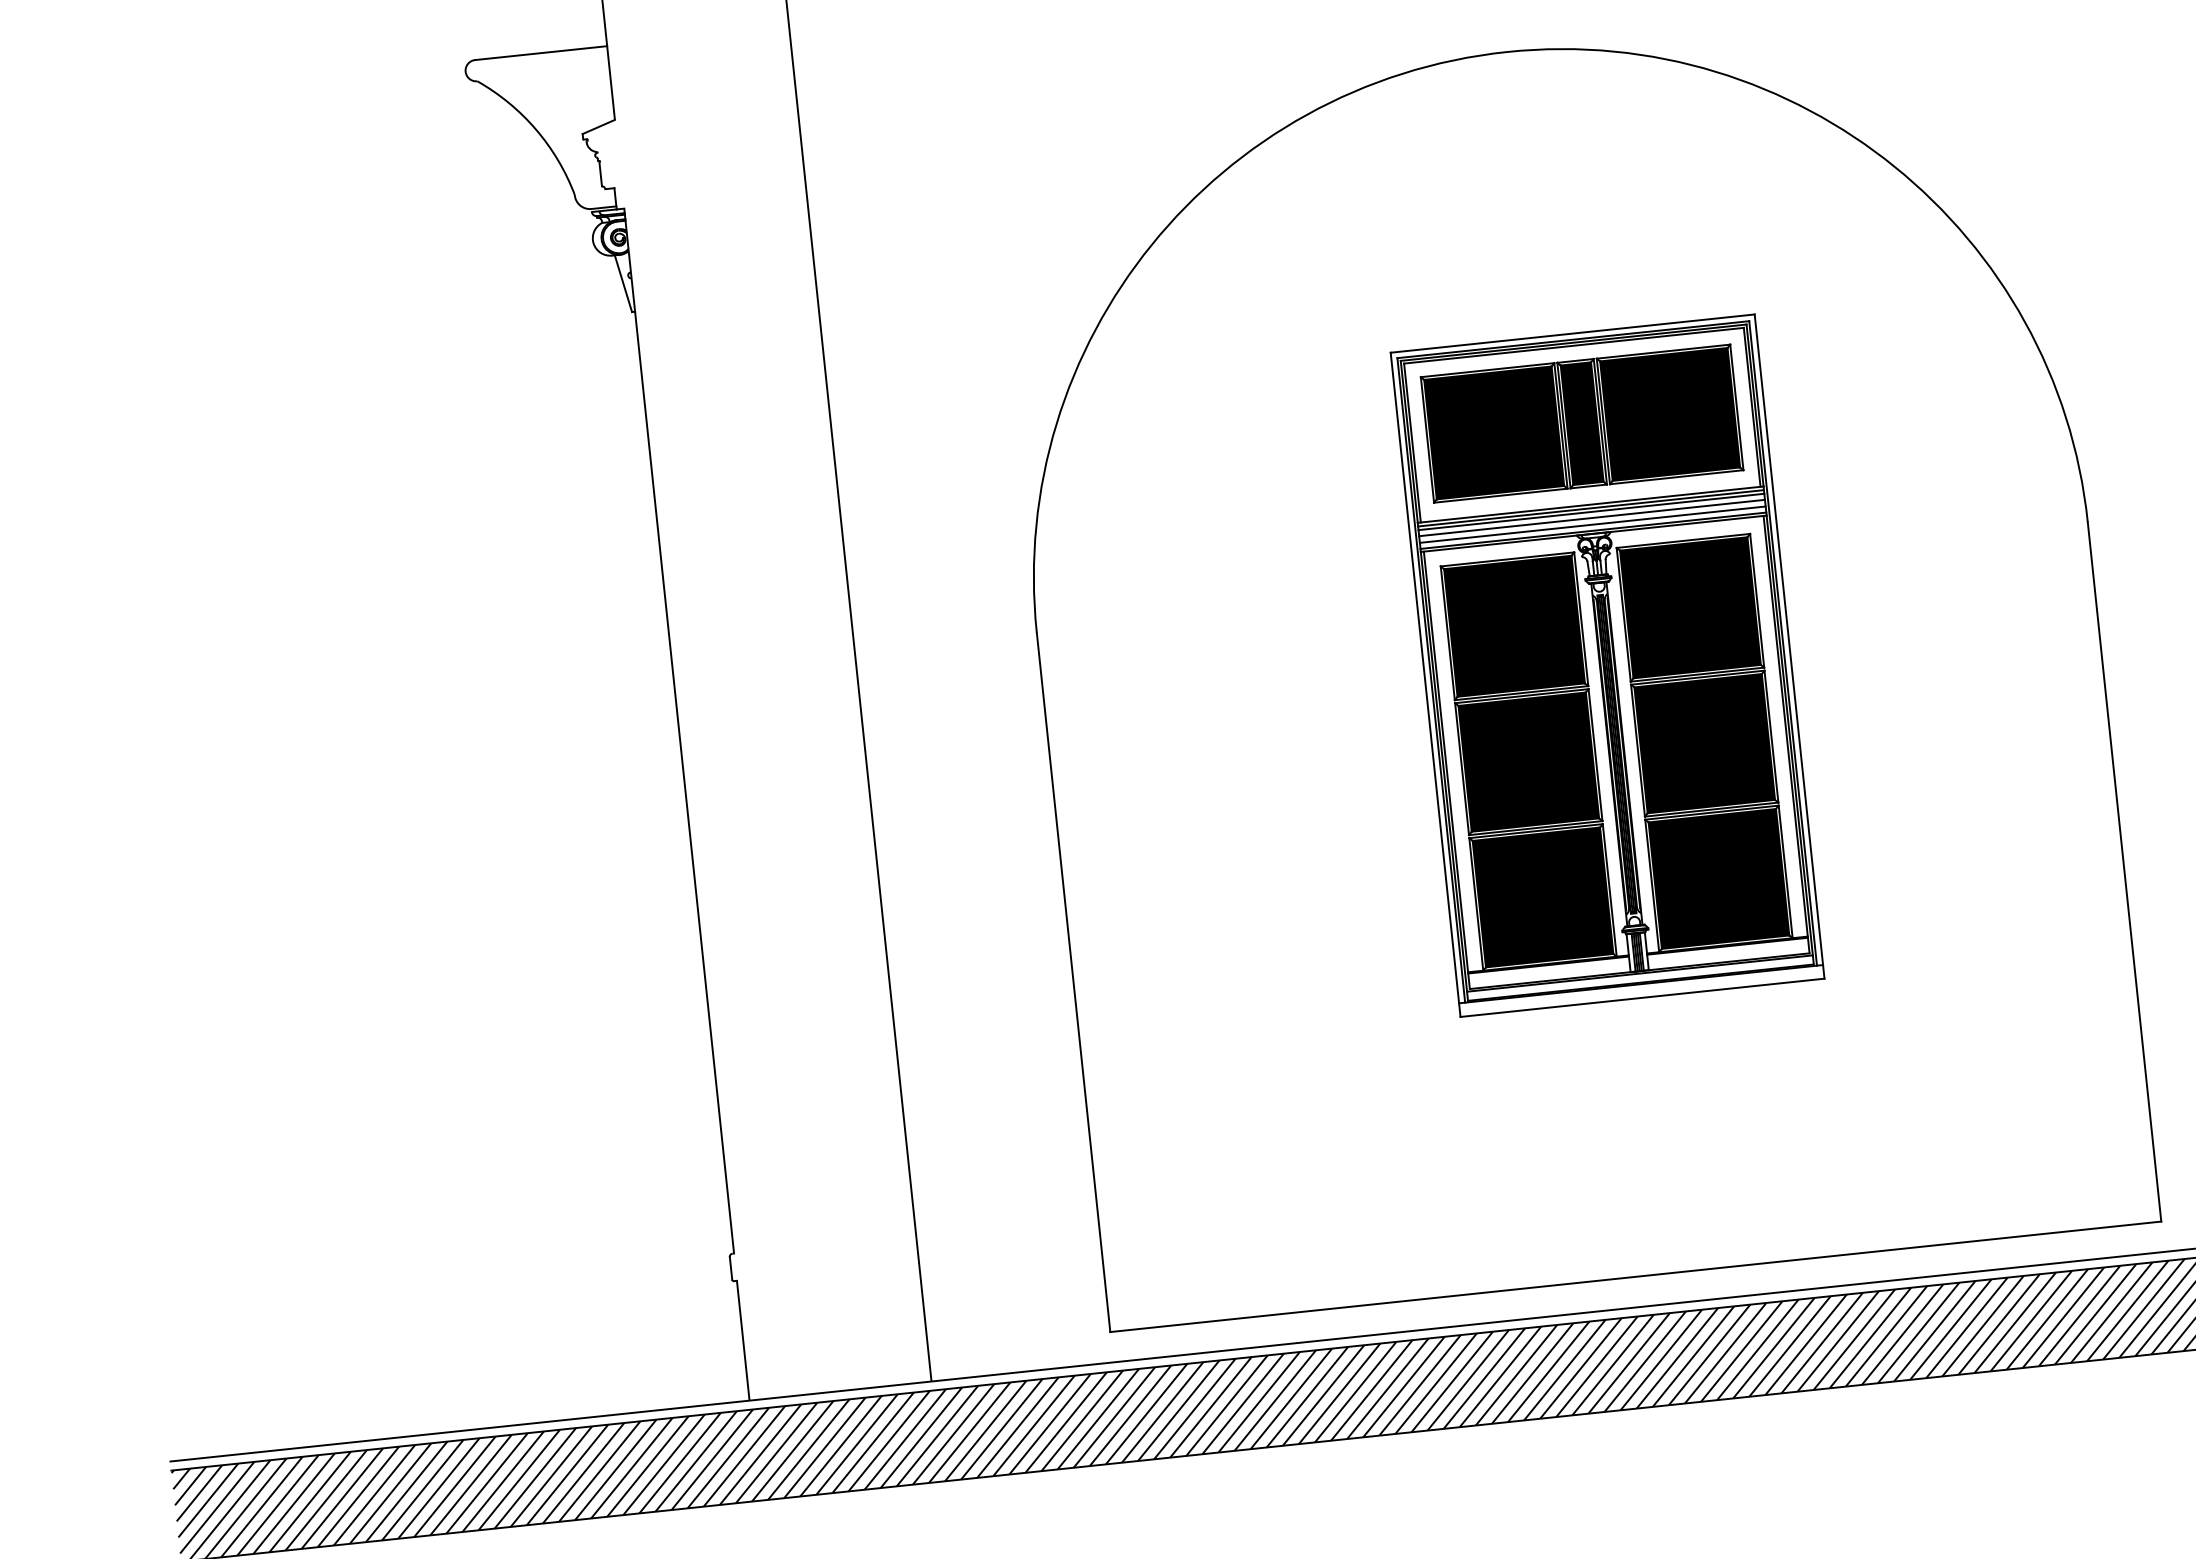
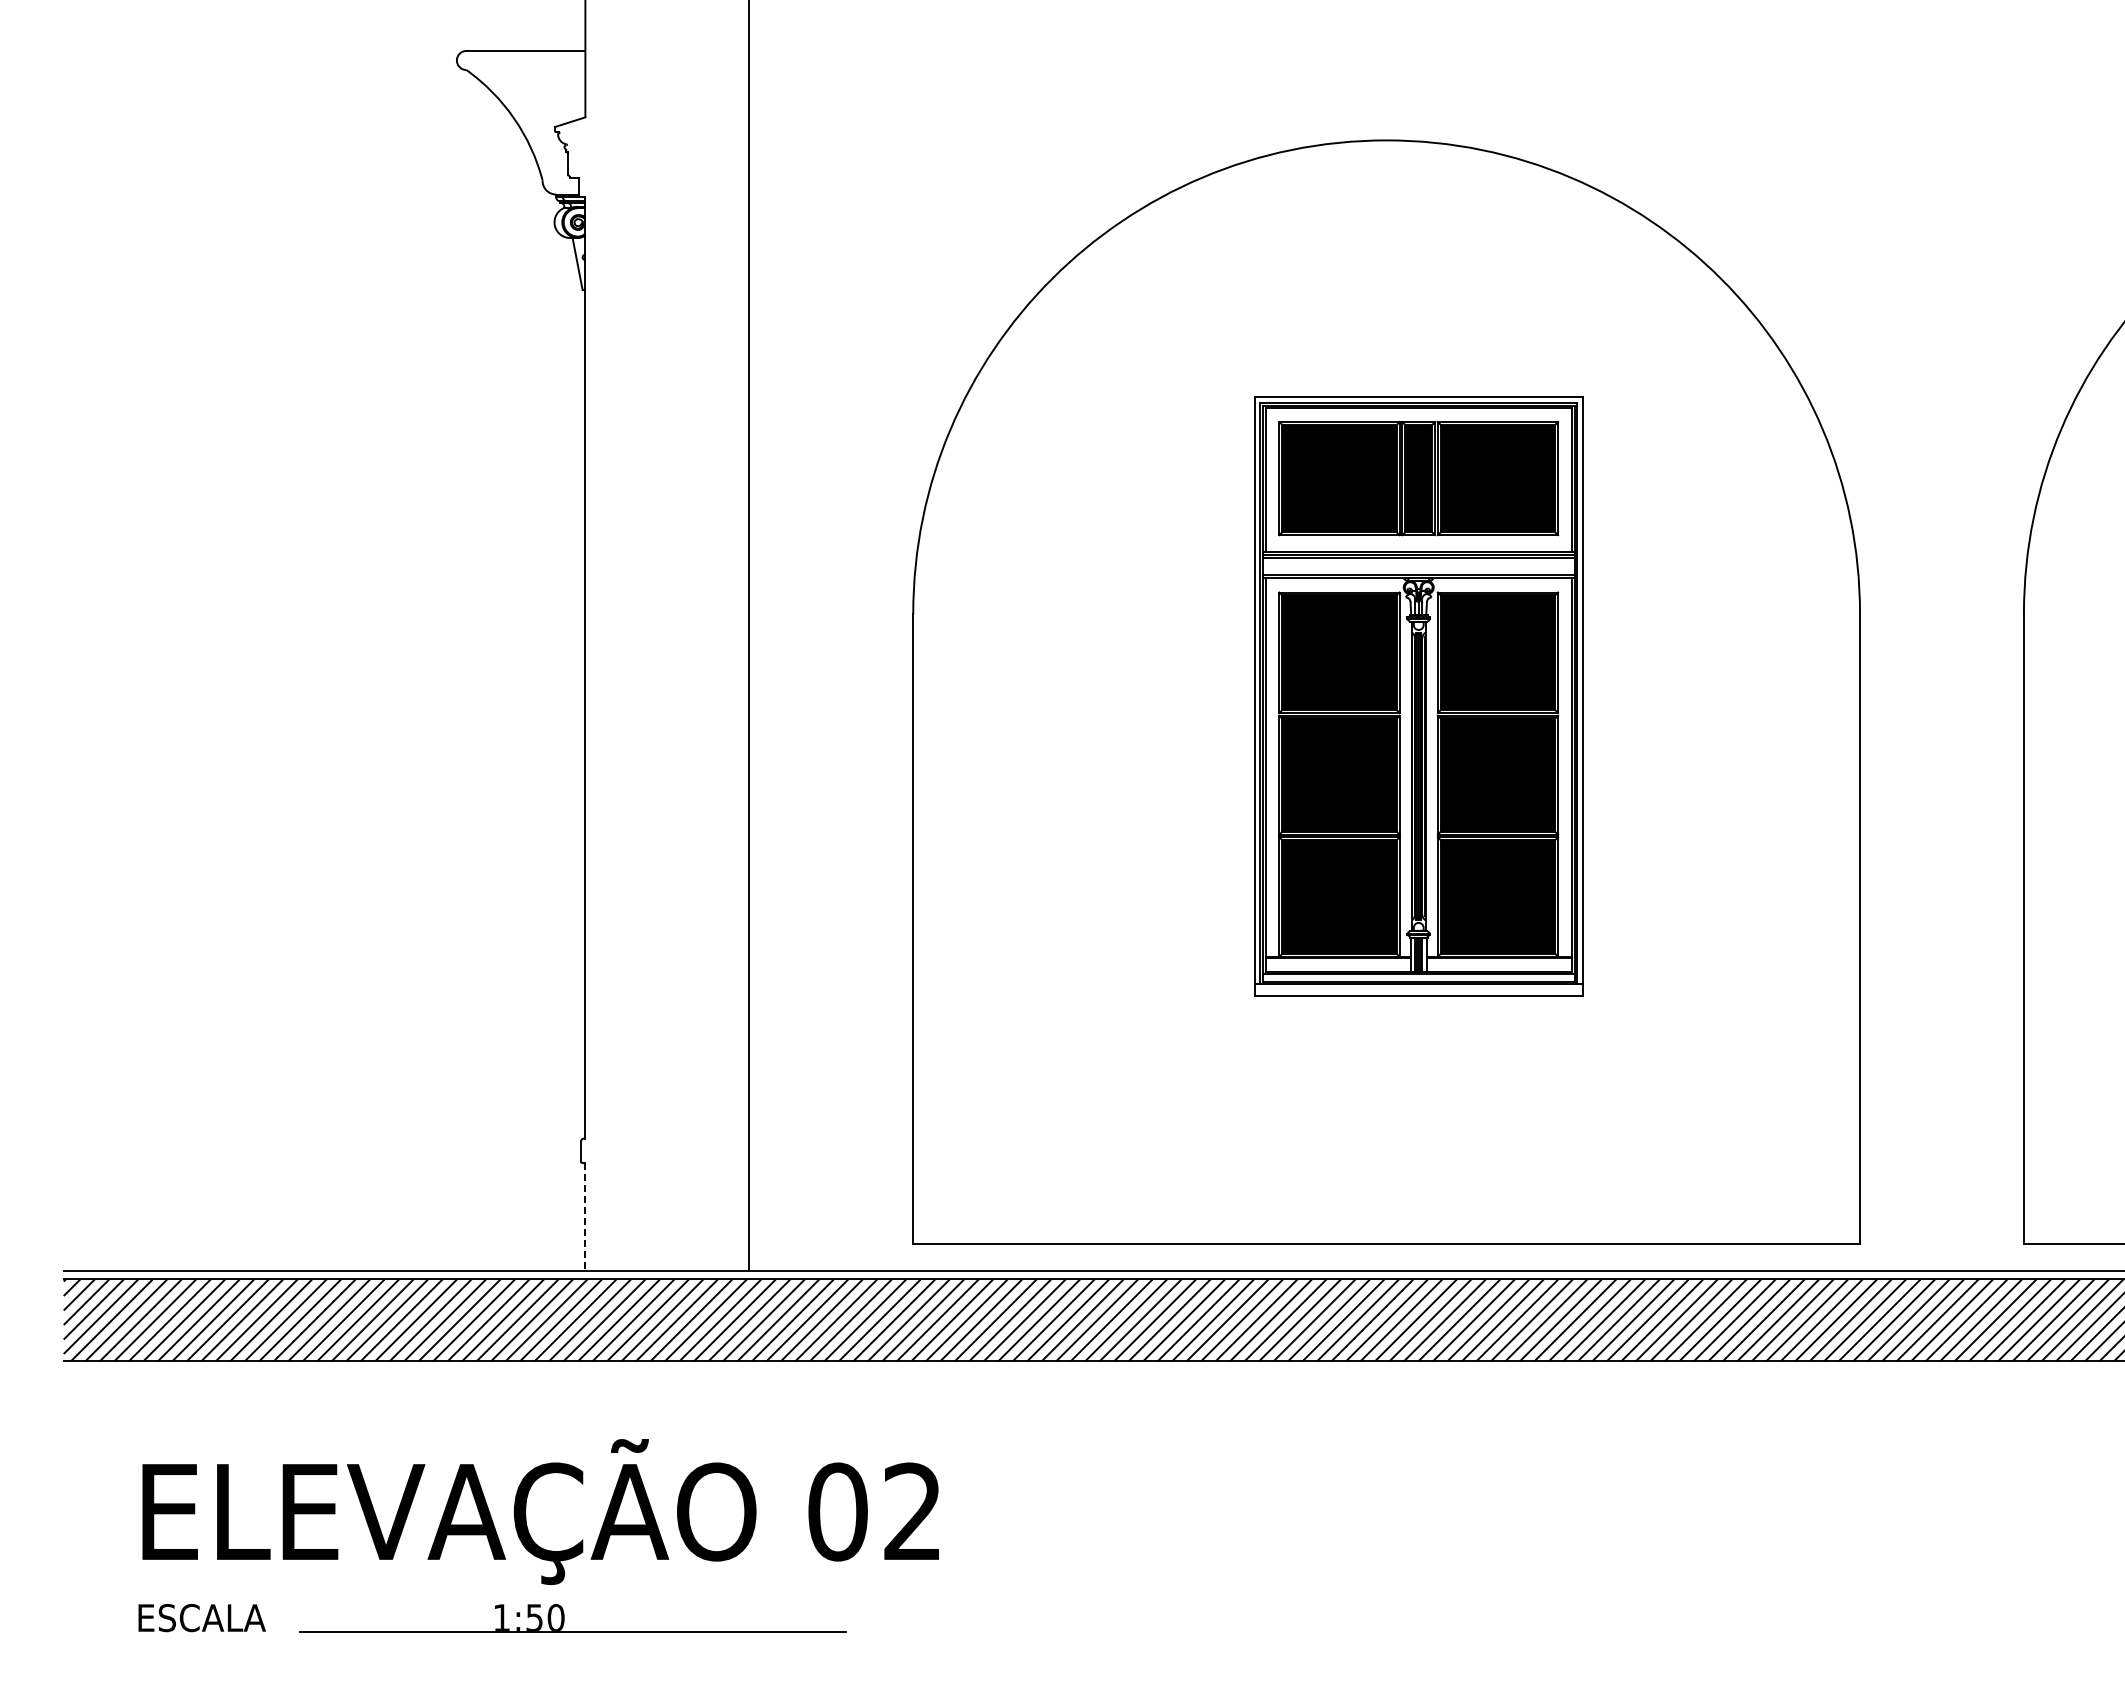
line: (1591, 517) -> (1418, 563), removed
line: (1592, 524) -> (1418, 569), removed
line: (743, 1341) -> (585, 1217), solid -> dashed

